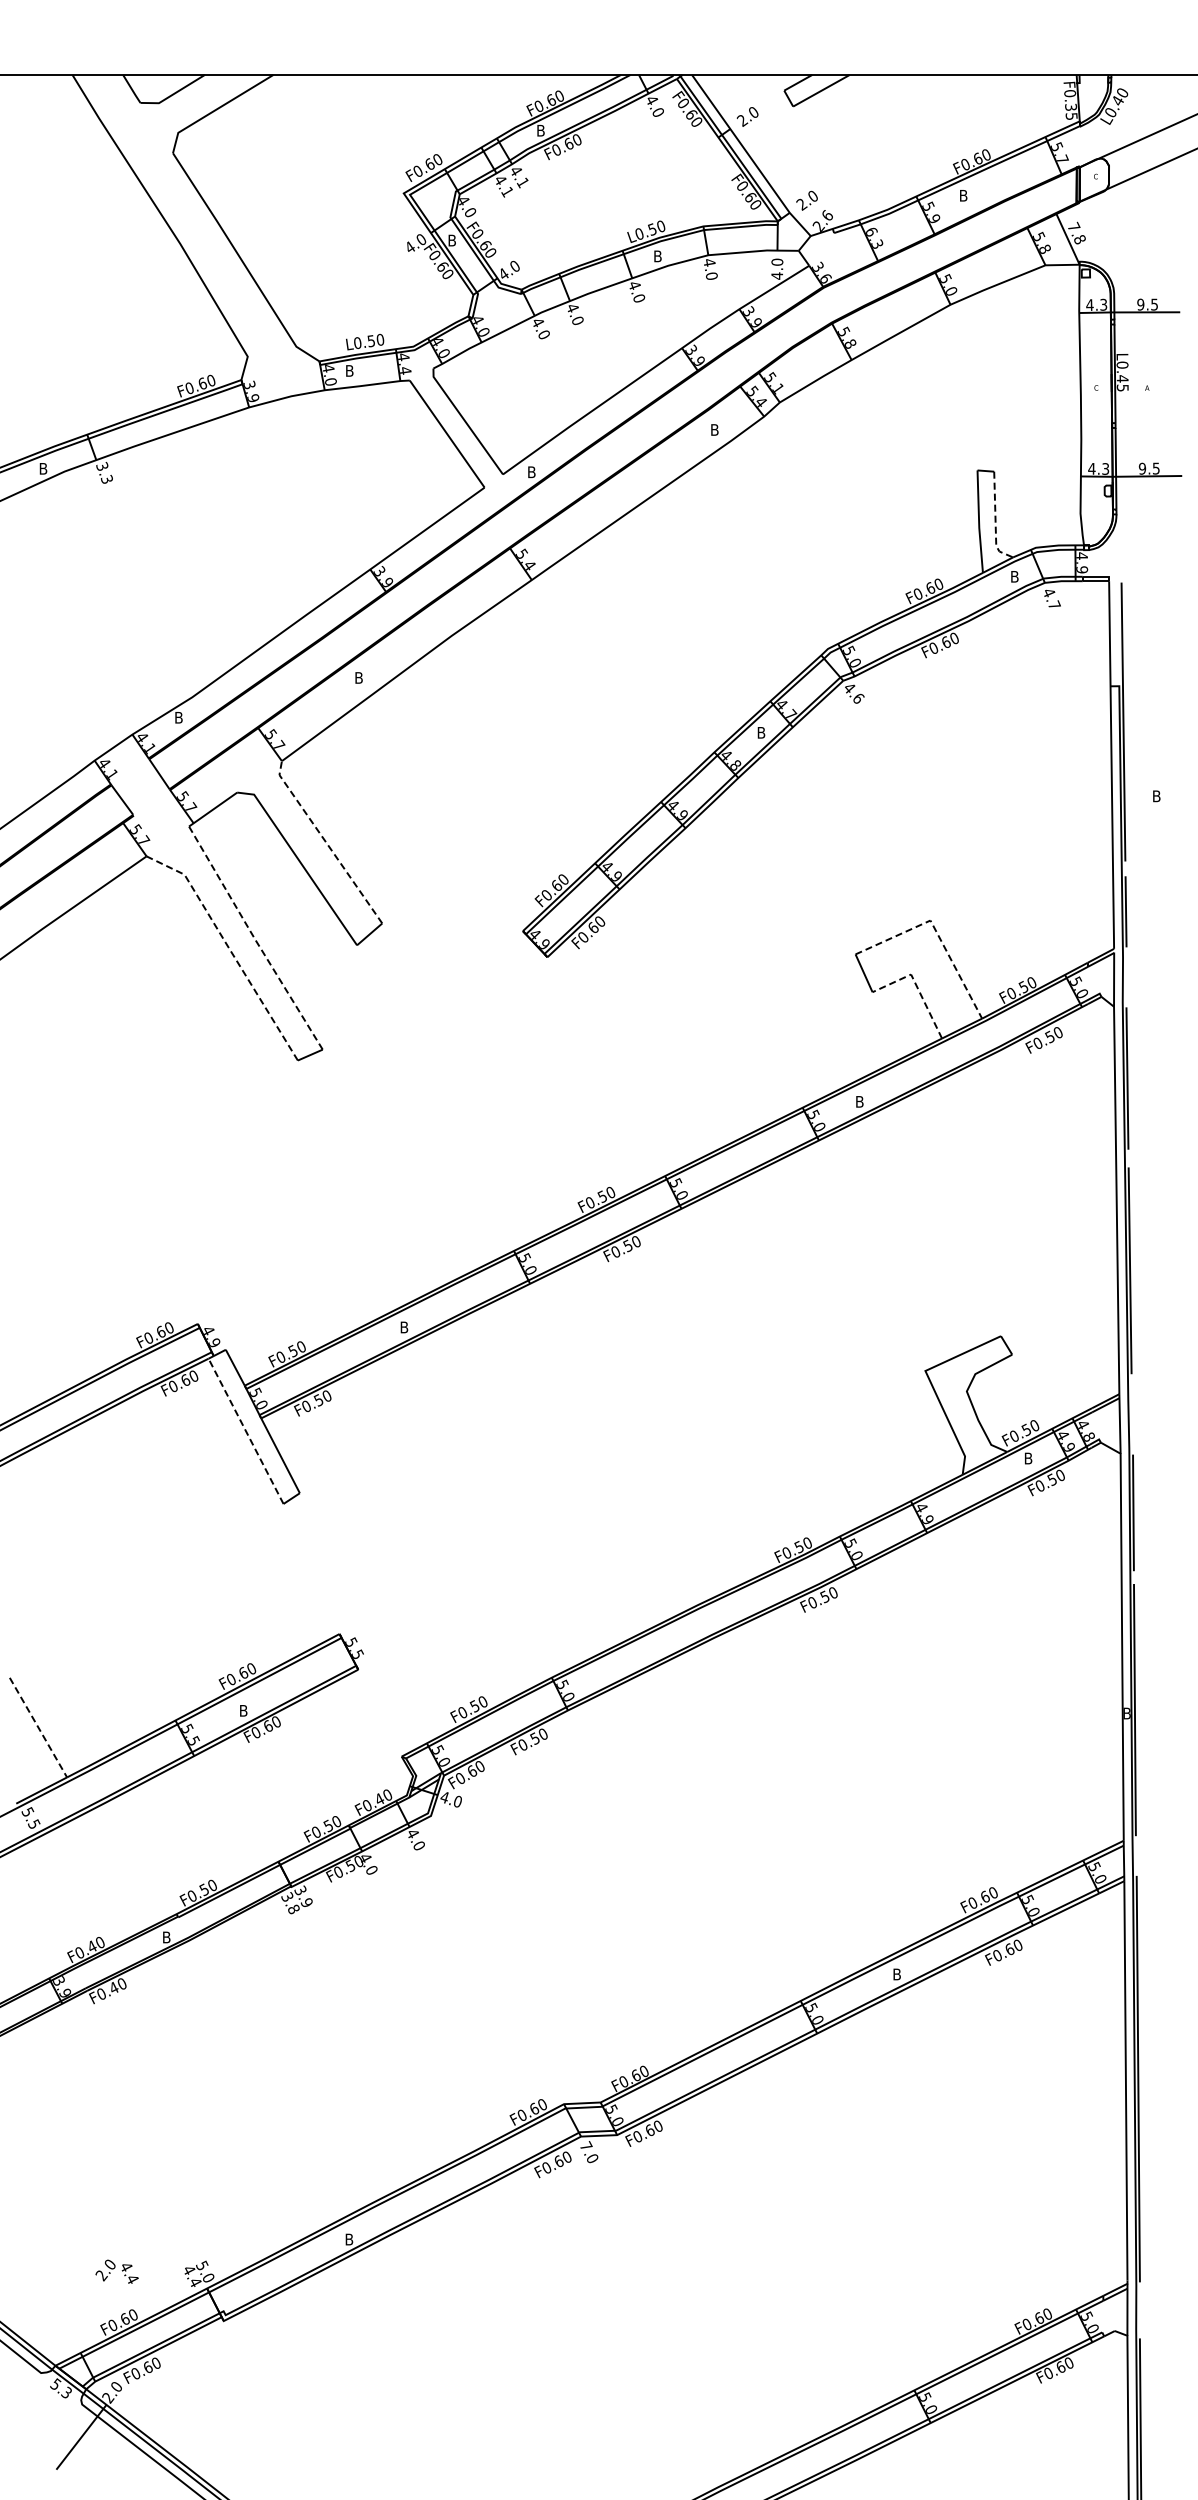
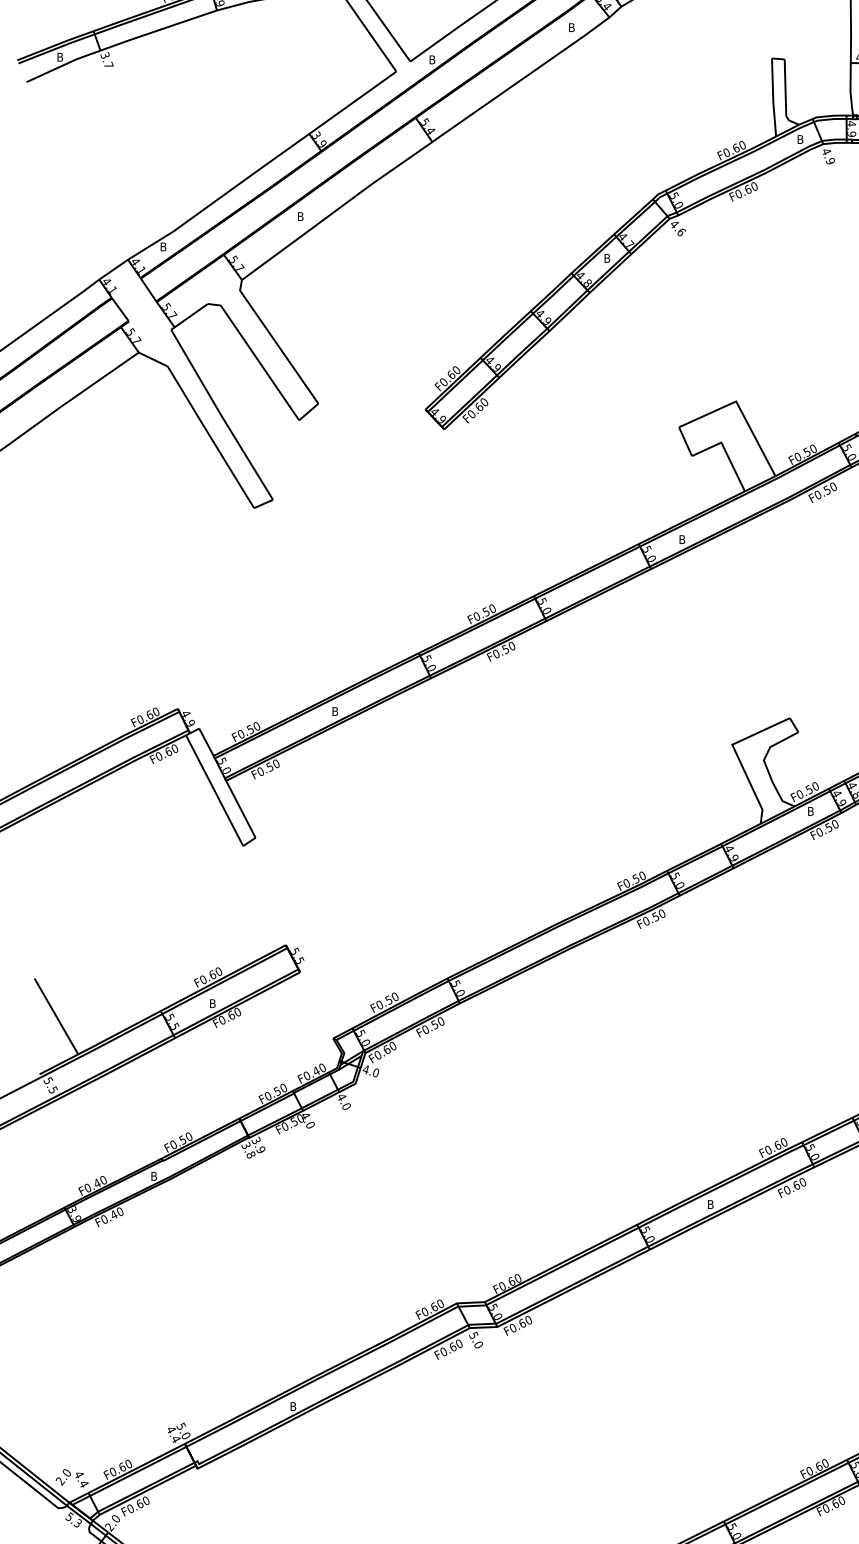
text: (106, 478) -> (108, 64), 3.3 -> 3.7
line: (995, 521) -> (785, 97), dashed -> solid
text: (1054, 604) -> (830, 160), 4.7 -> 4.9
line: (326, 842) -> (275, 342), dashed -> solid
line: (937, 932) -> (741, 410), dashed -> solid
line: (255, 939) -> (221, 415), dashed -> solid
line: (229, 949) -> (201, 423), dashed -> solid
line: (917, 986) -> (726, 451), dashed -> solid
line: (246, 1431) -> (214, 790), dashed -> solid
line: (38, 1728) -> (56, 1017), dashed -> solid
text: (585, 2145) -> (473, 1334), 7.0 -> 5.0
text: (116, 2271) -> (71, 1478), moved

